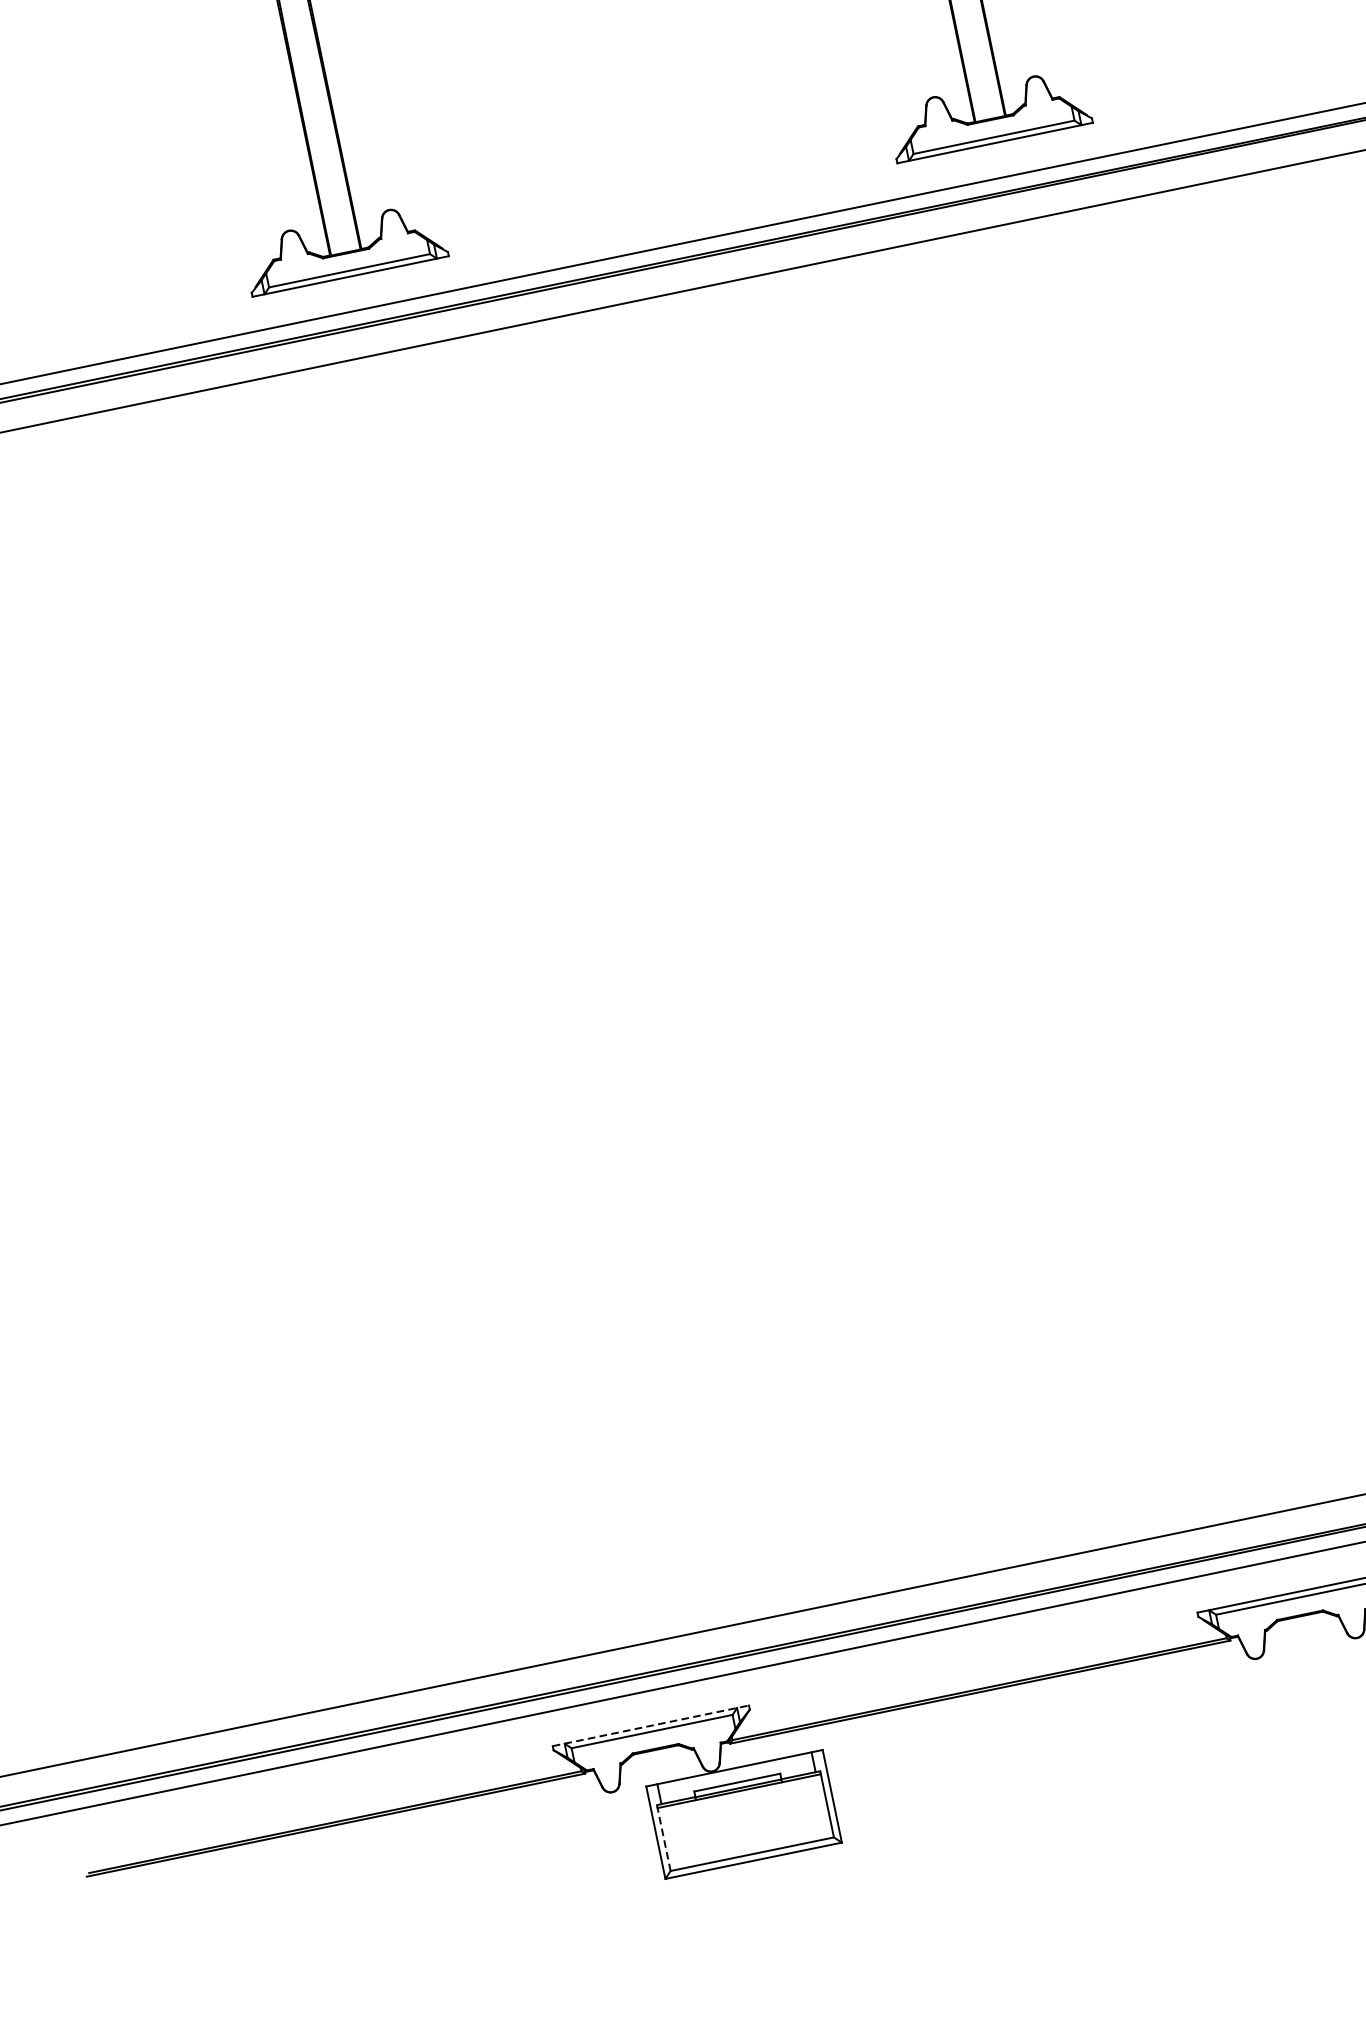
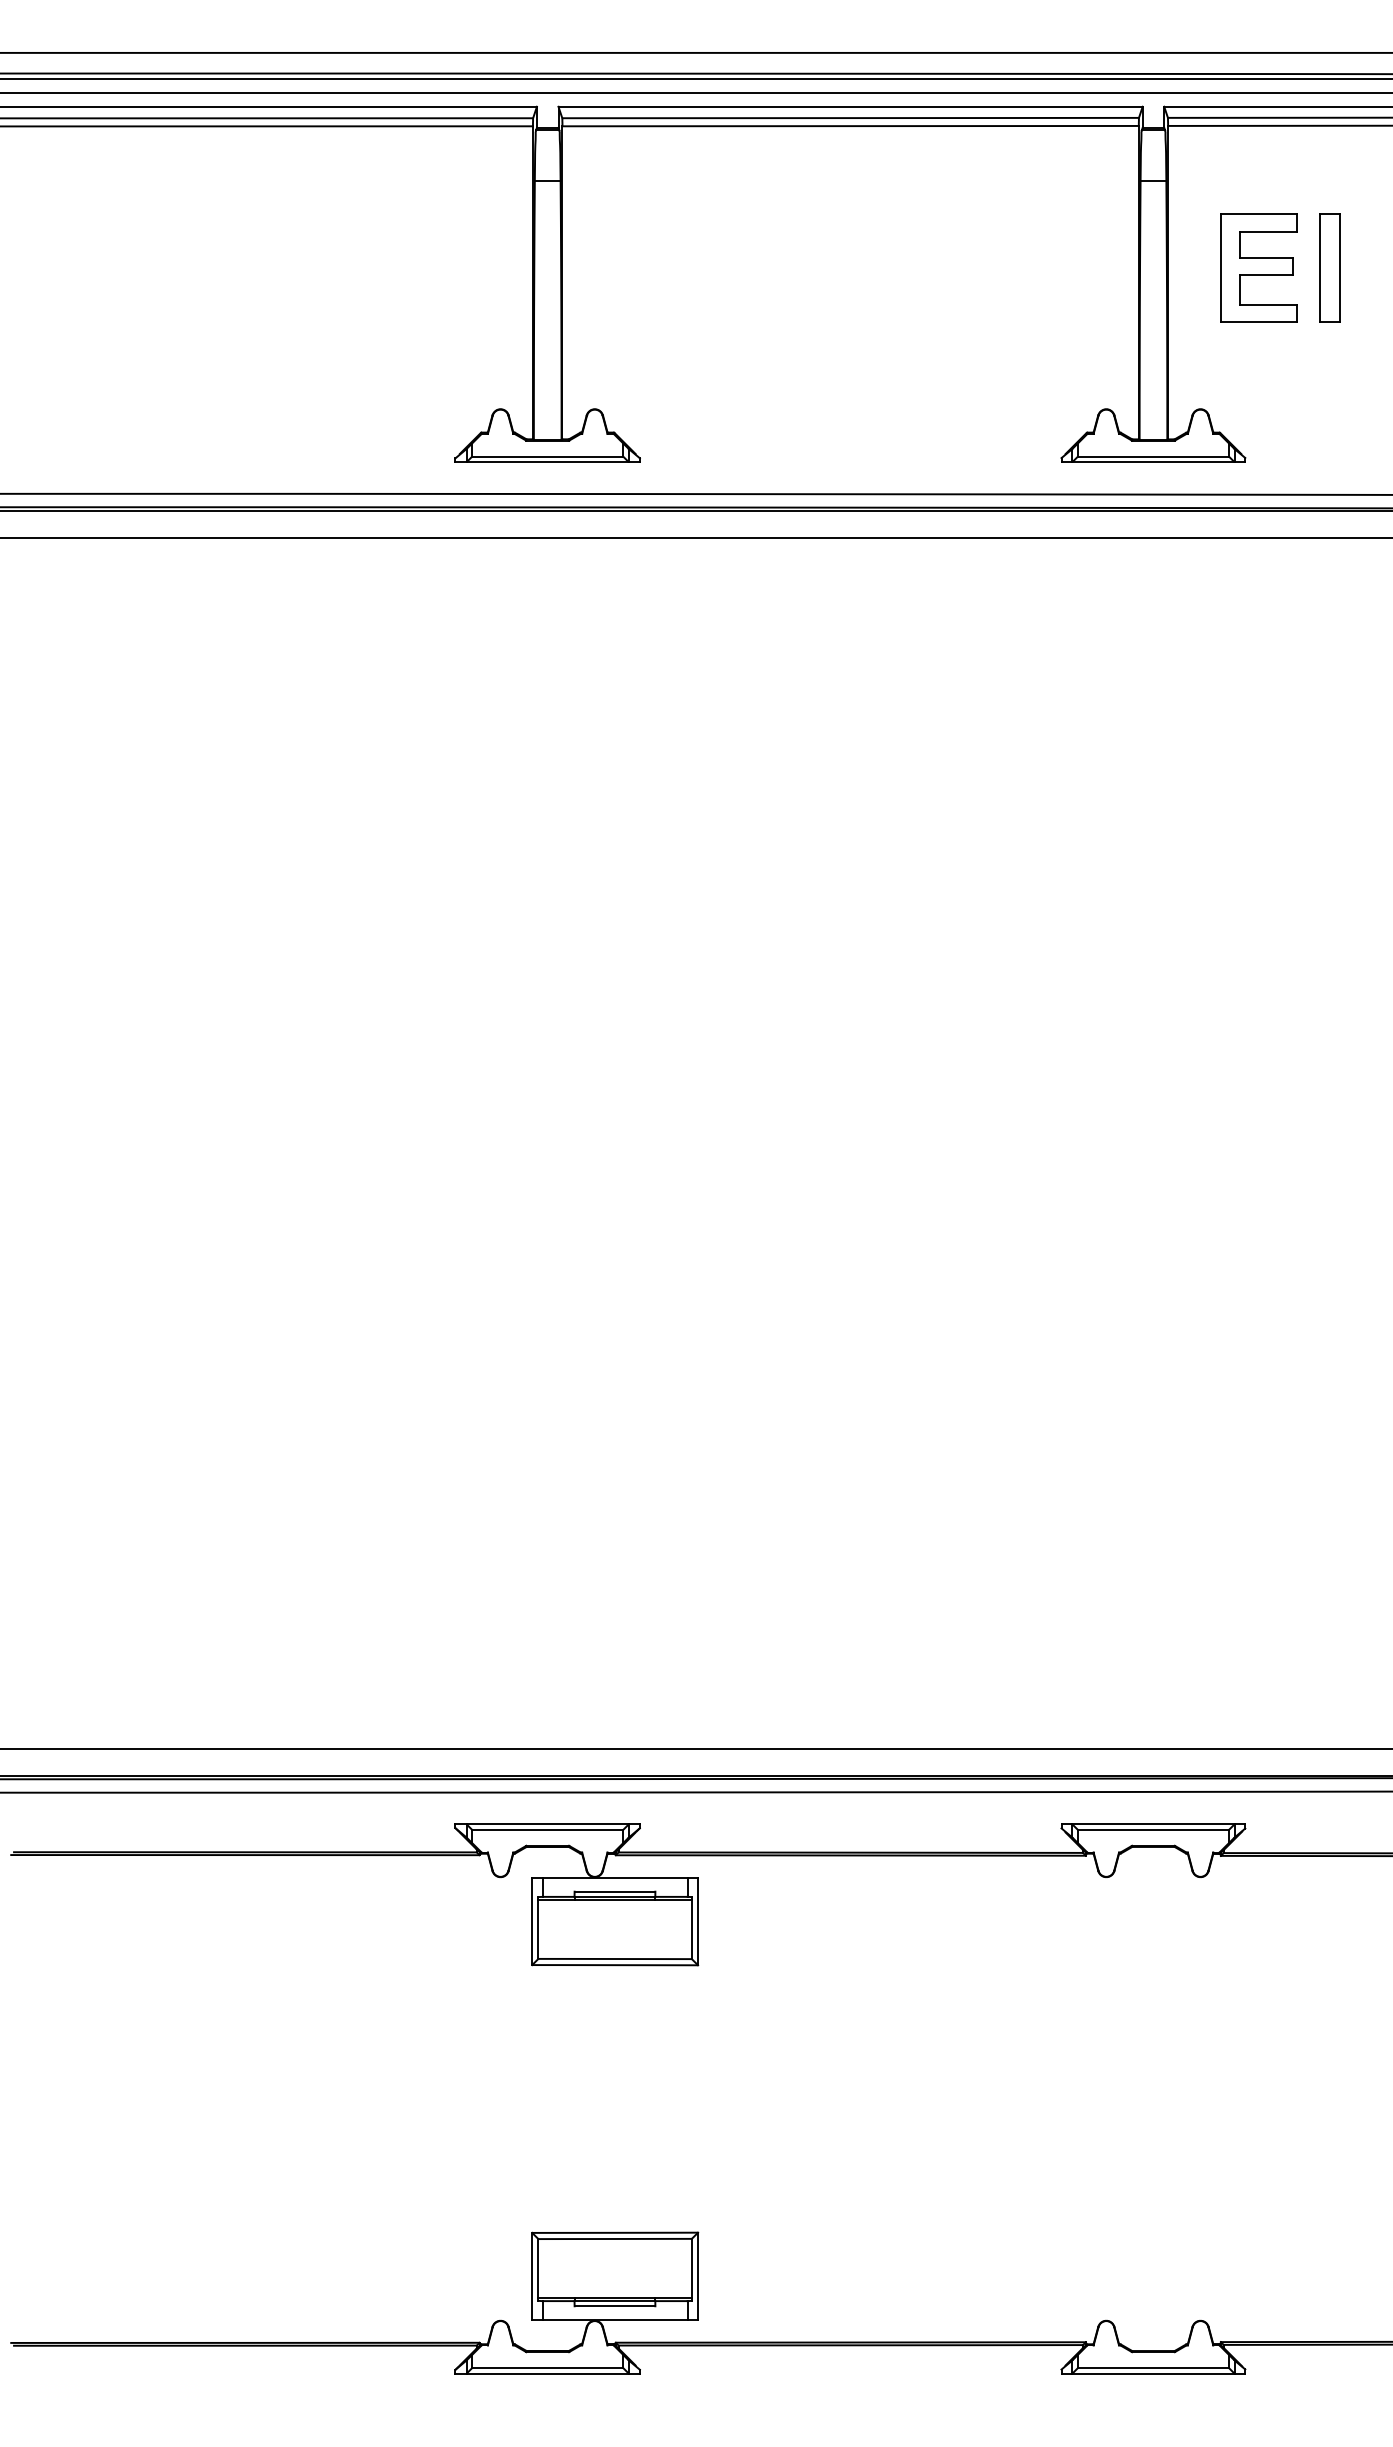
line: (651, 1725) -> (548, 1824), dashed -> solid
line: (663, 1837) -> (538, 1927), dashed -> solid

